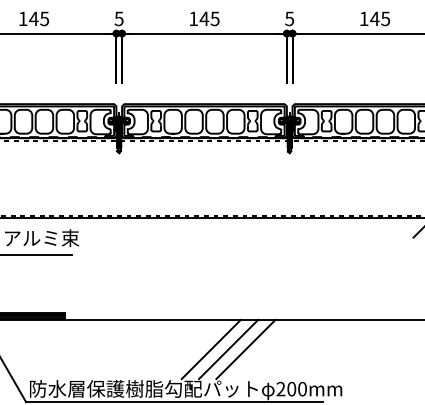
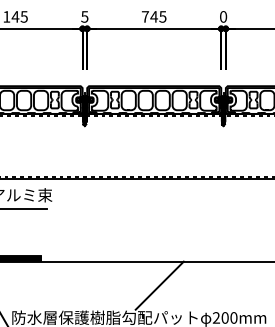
text: (193, 18) -> (145, 16), 145 -> 745
text: (289, 18) -> (223, 16), 5 -> 0
line: (228, 349) -> (173, 285), removed
line: (245, 349) -> (187, 285), removed

